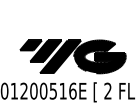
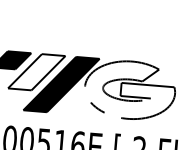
fill: (45, 50) -> (36, 71), removed
fill: (99, 56) -> (129, 89), removed

